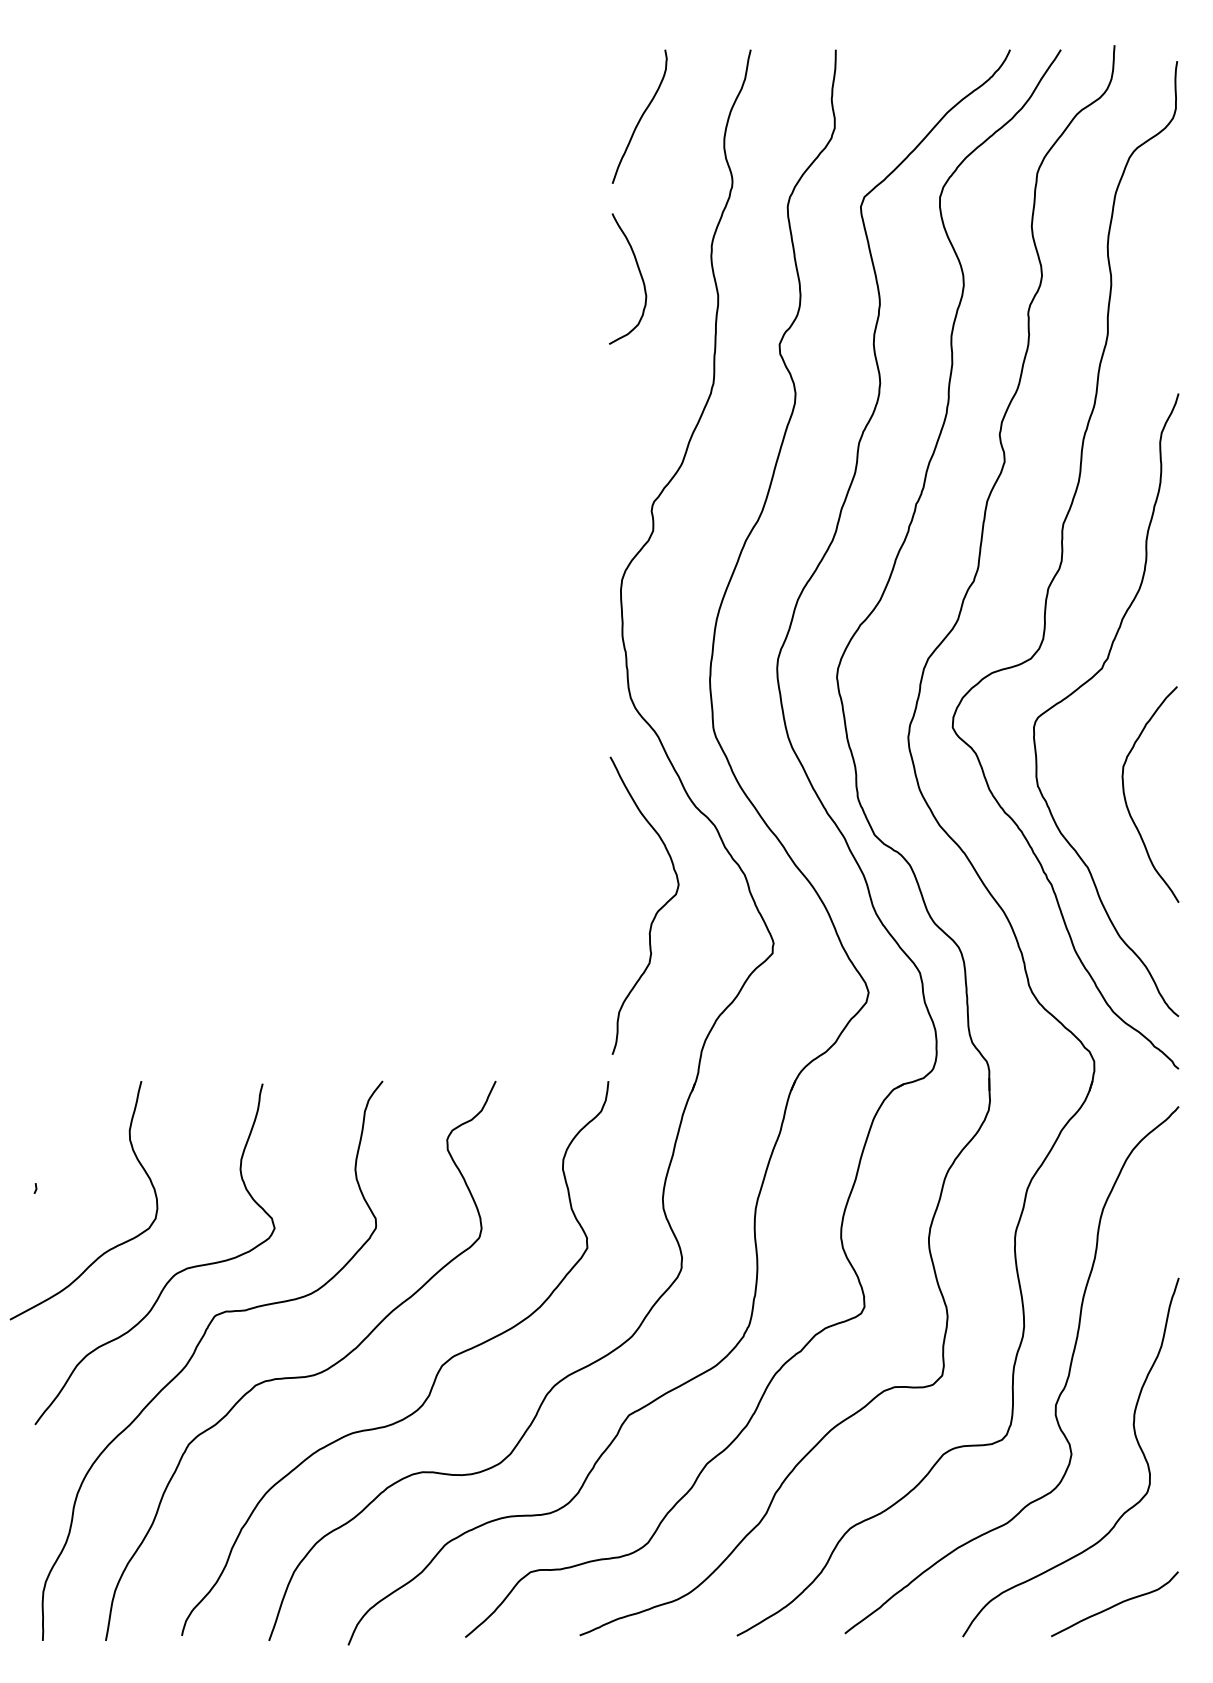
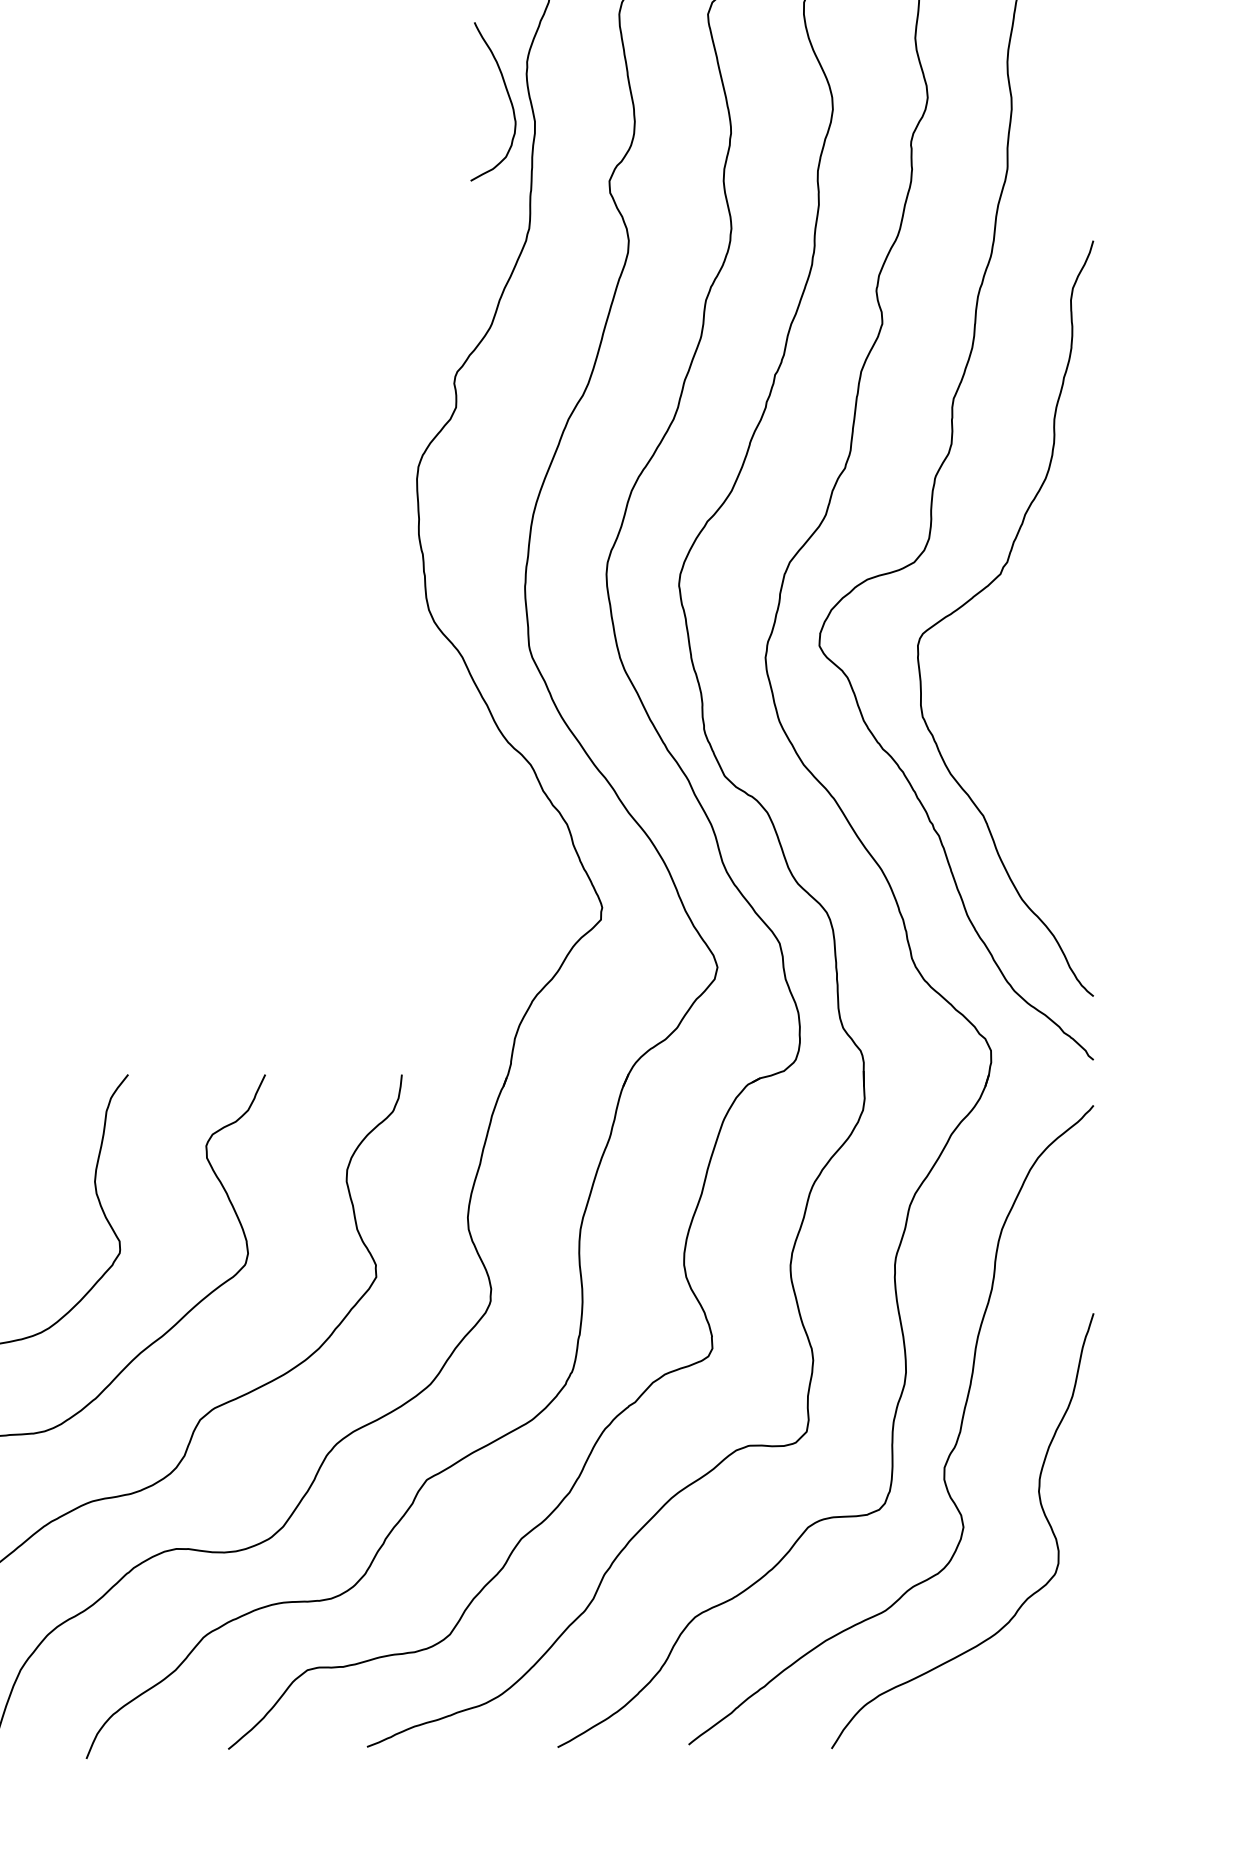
curve: (639, 273) -> (507, 95), moved
curve: (1126, 799) -> (1030, 733), removed
curve: (656, 911) -> (460, 868), removed
curve: (1114, 1604) -> (1015, 1709), removed

